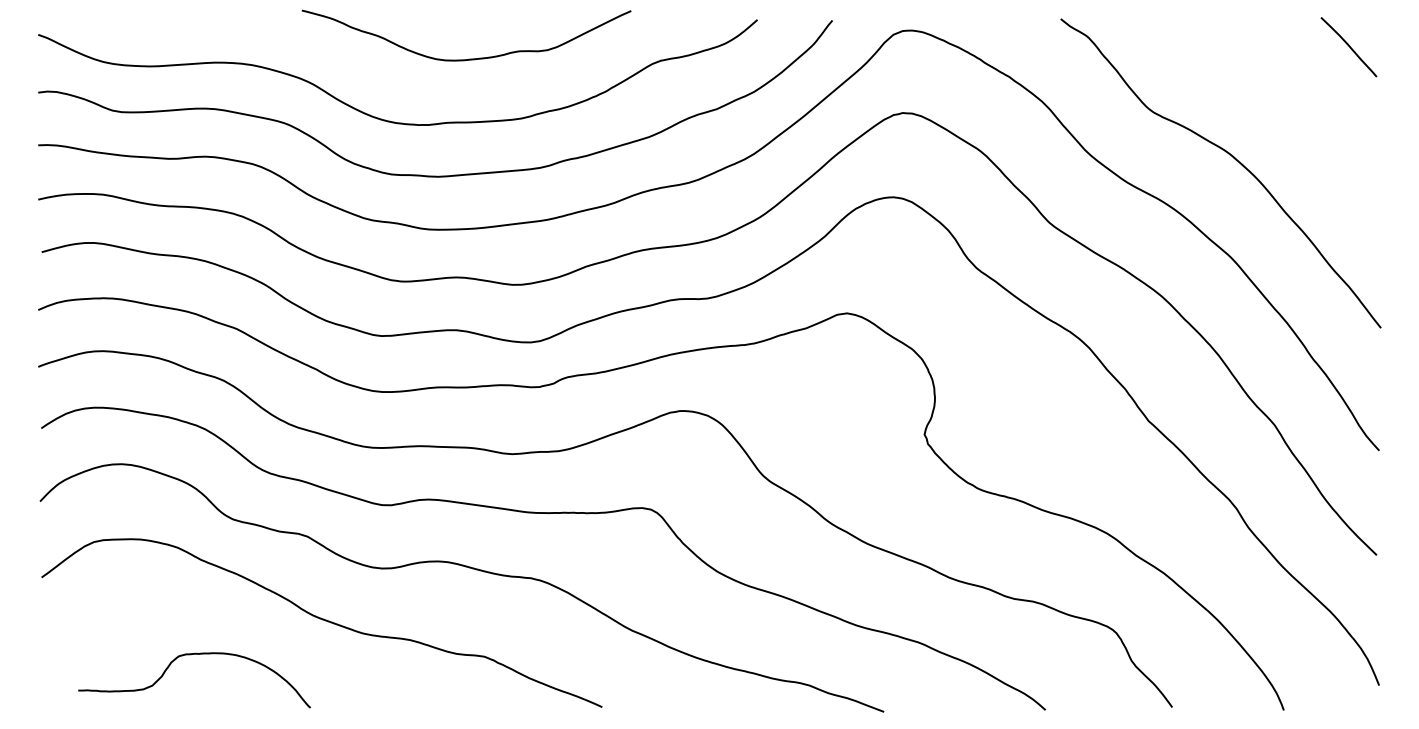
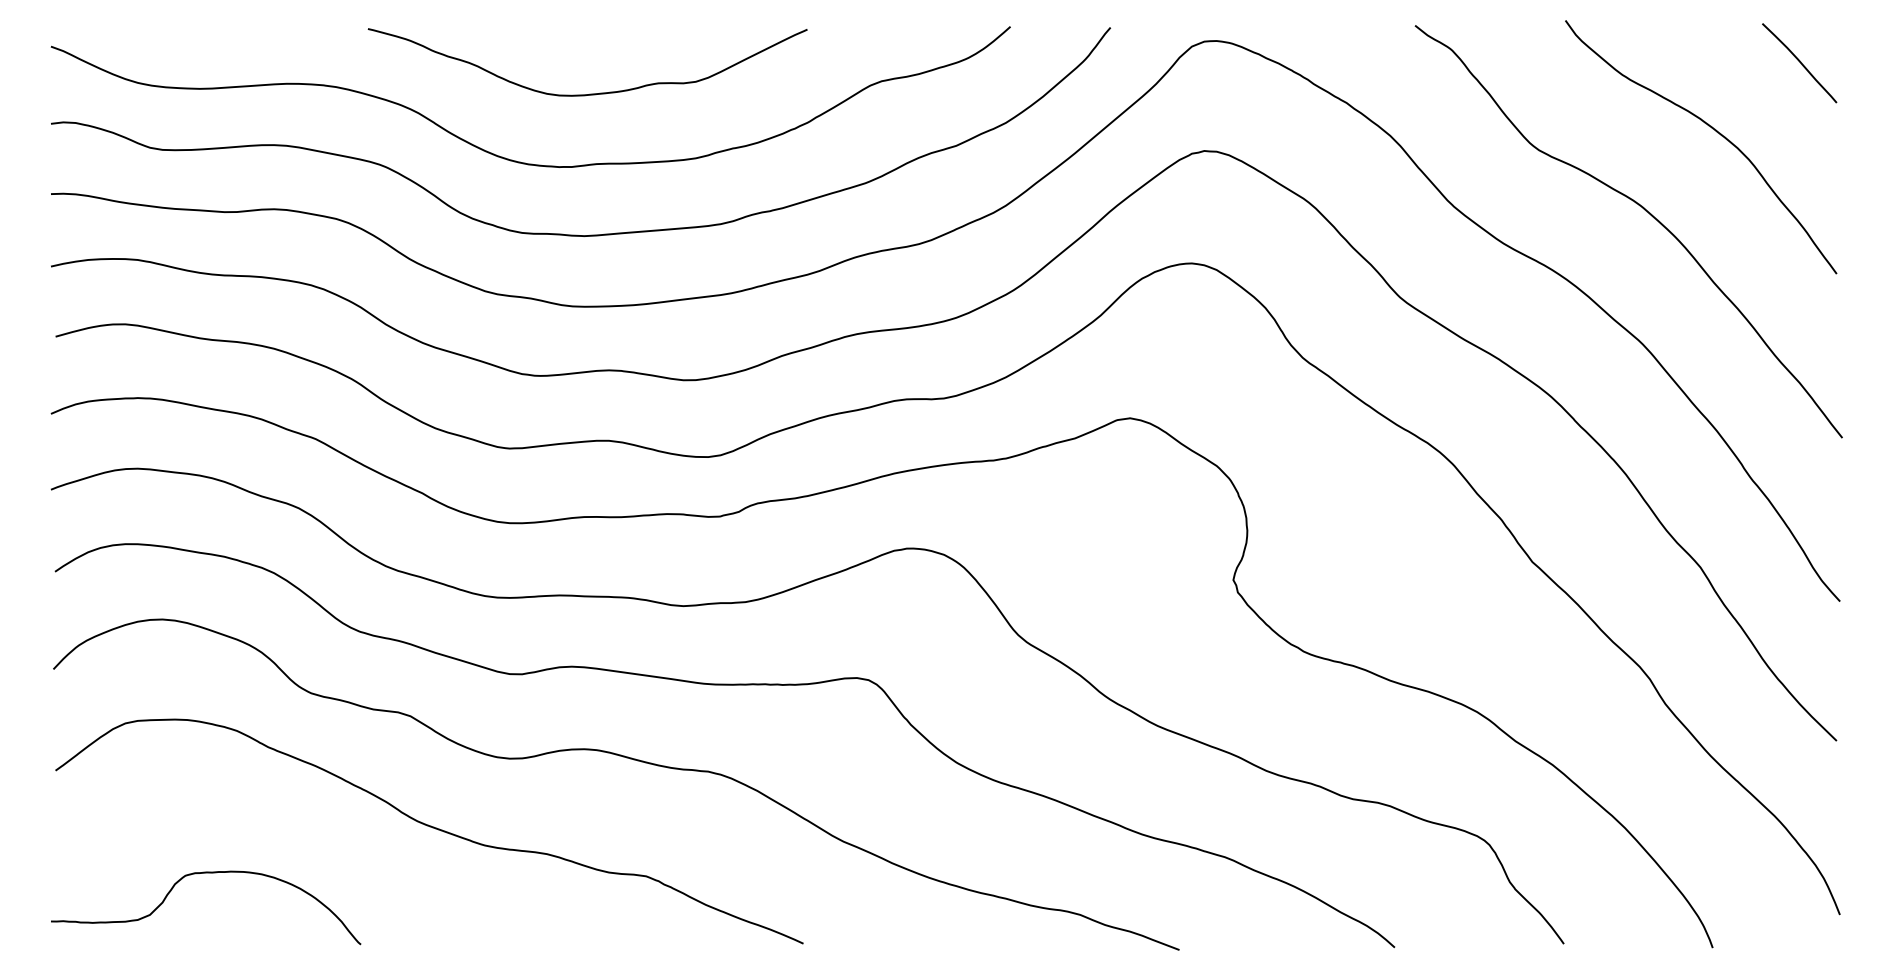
curve: (469, 58) -> (591, 92), moved
curve: (1285, 98) -> (1714, 131), added
curve: (190, 655) -> (200, 874), moved

